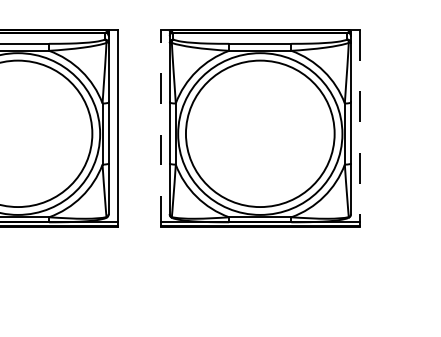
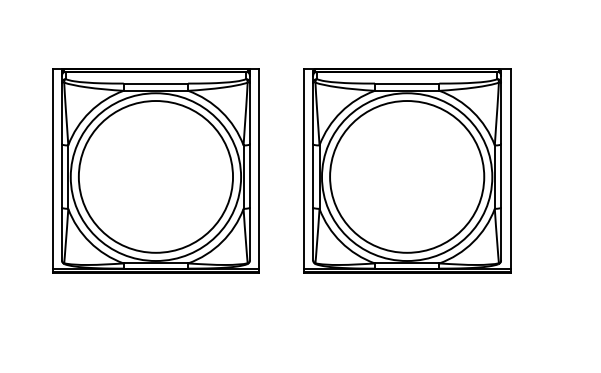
line: (160, 128) -> (303, 171), dashed -> solid
line: (359, 128) -> (510, 171), dashed -> solid

